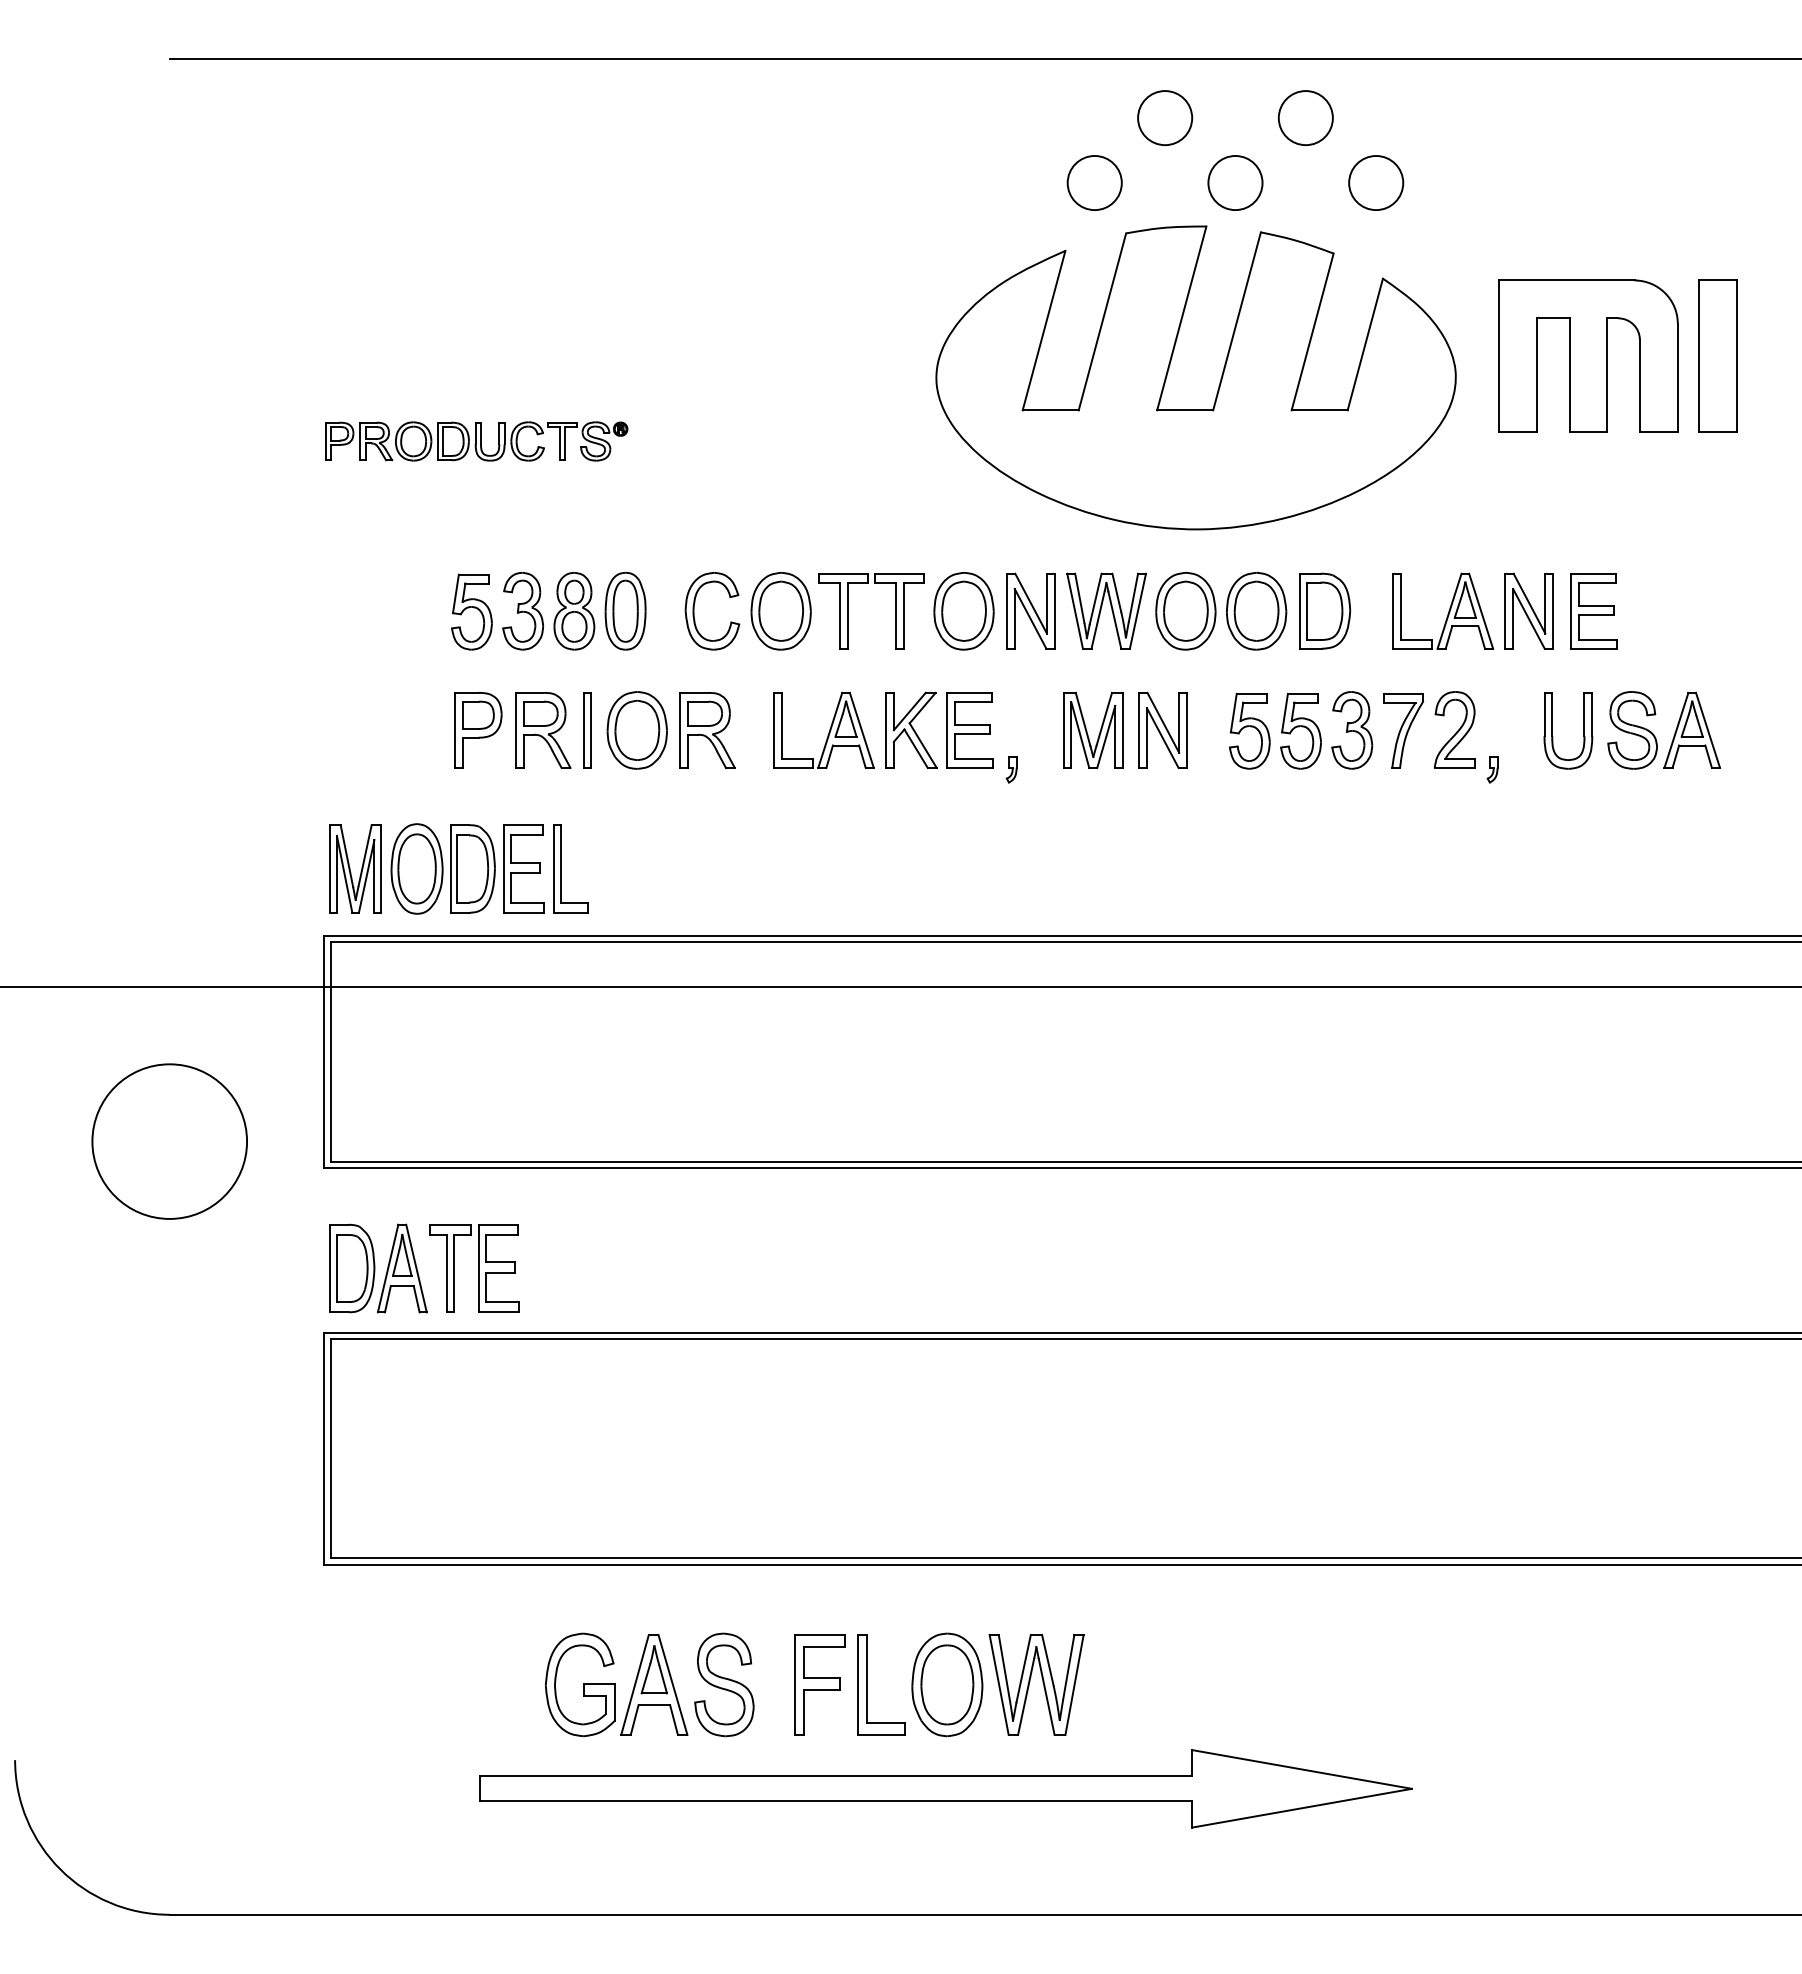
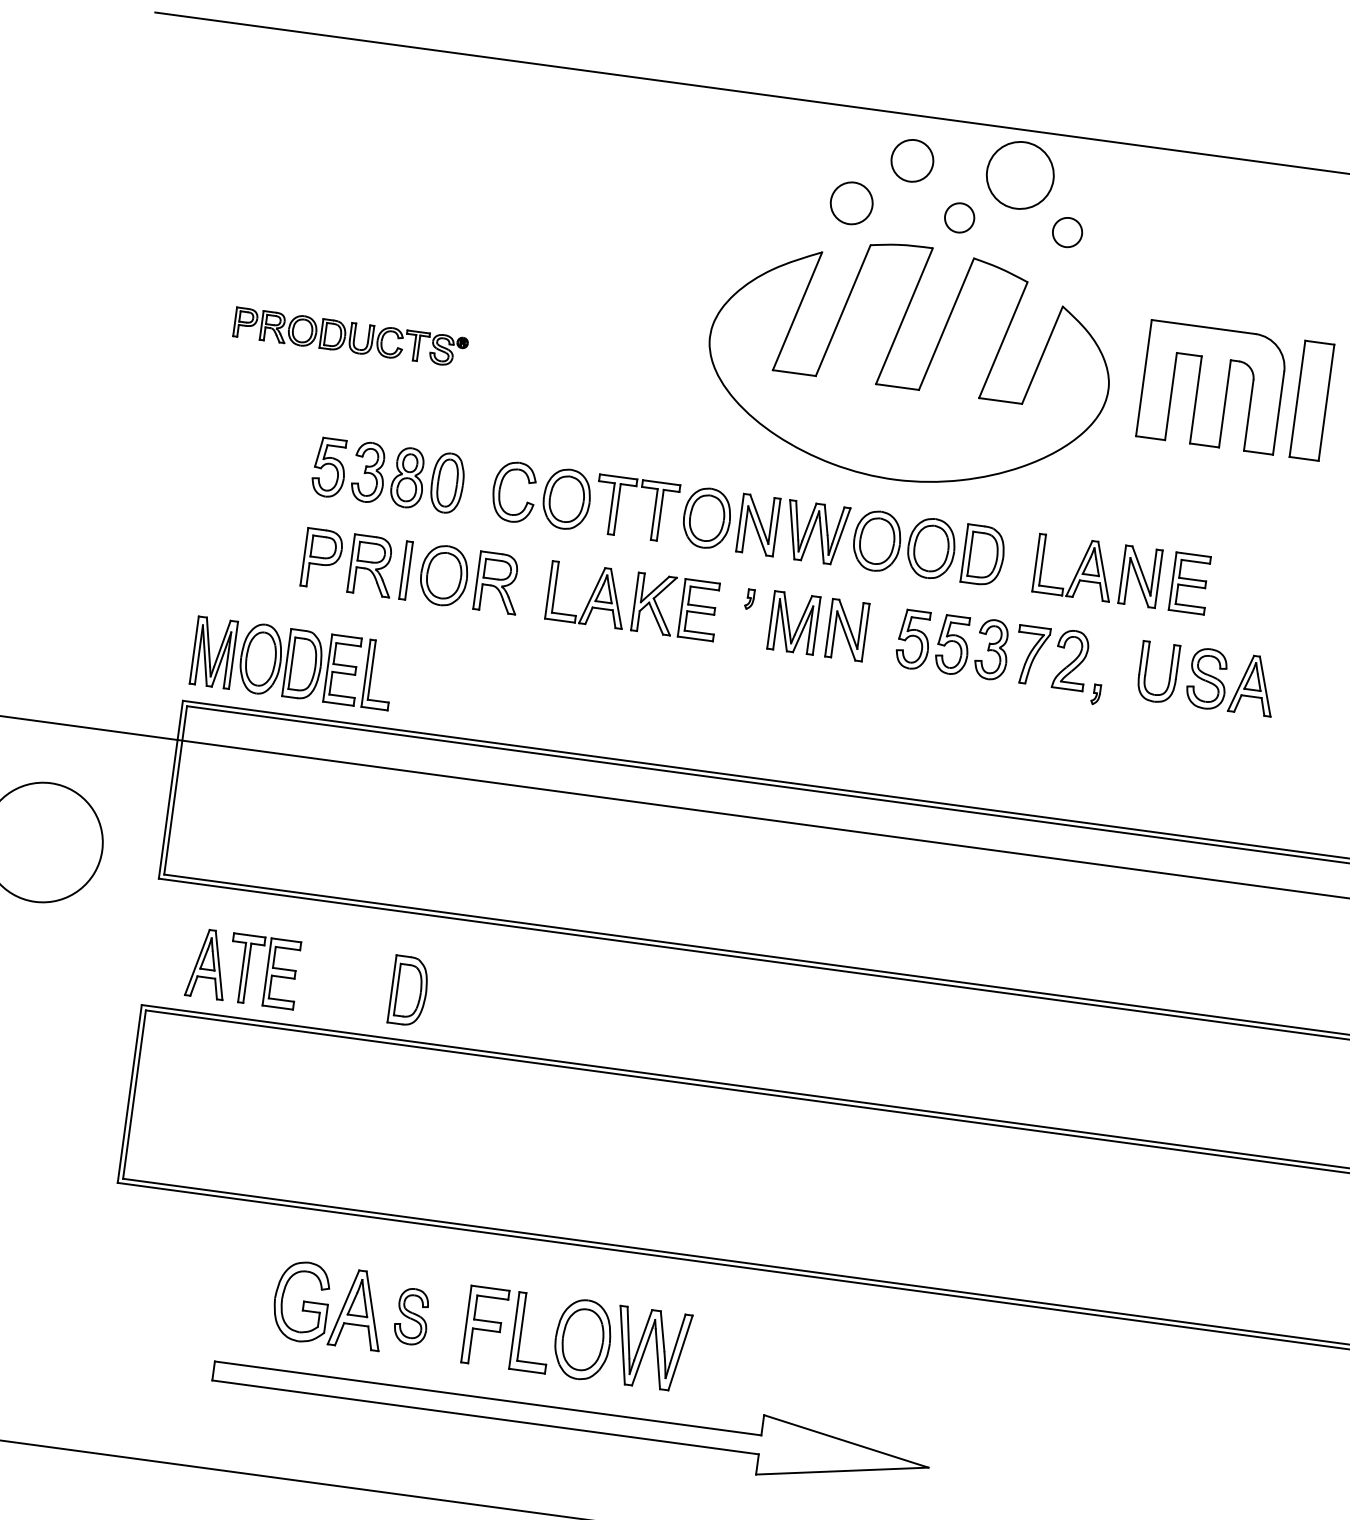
circle: (1305, 118) -> (1020, 175), size x1.6
circle: (1235, 182) -> (959, 217), size x0.7
circle: (1376, 183) -> (1067, 232), size x0.7
part: (1011, 769) -> (749, 599), moved
part: (352, 1268) -> (409, 991), moved
part: (724, 1684) -> (412, 1316), size x0.7

